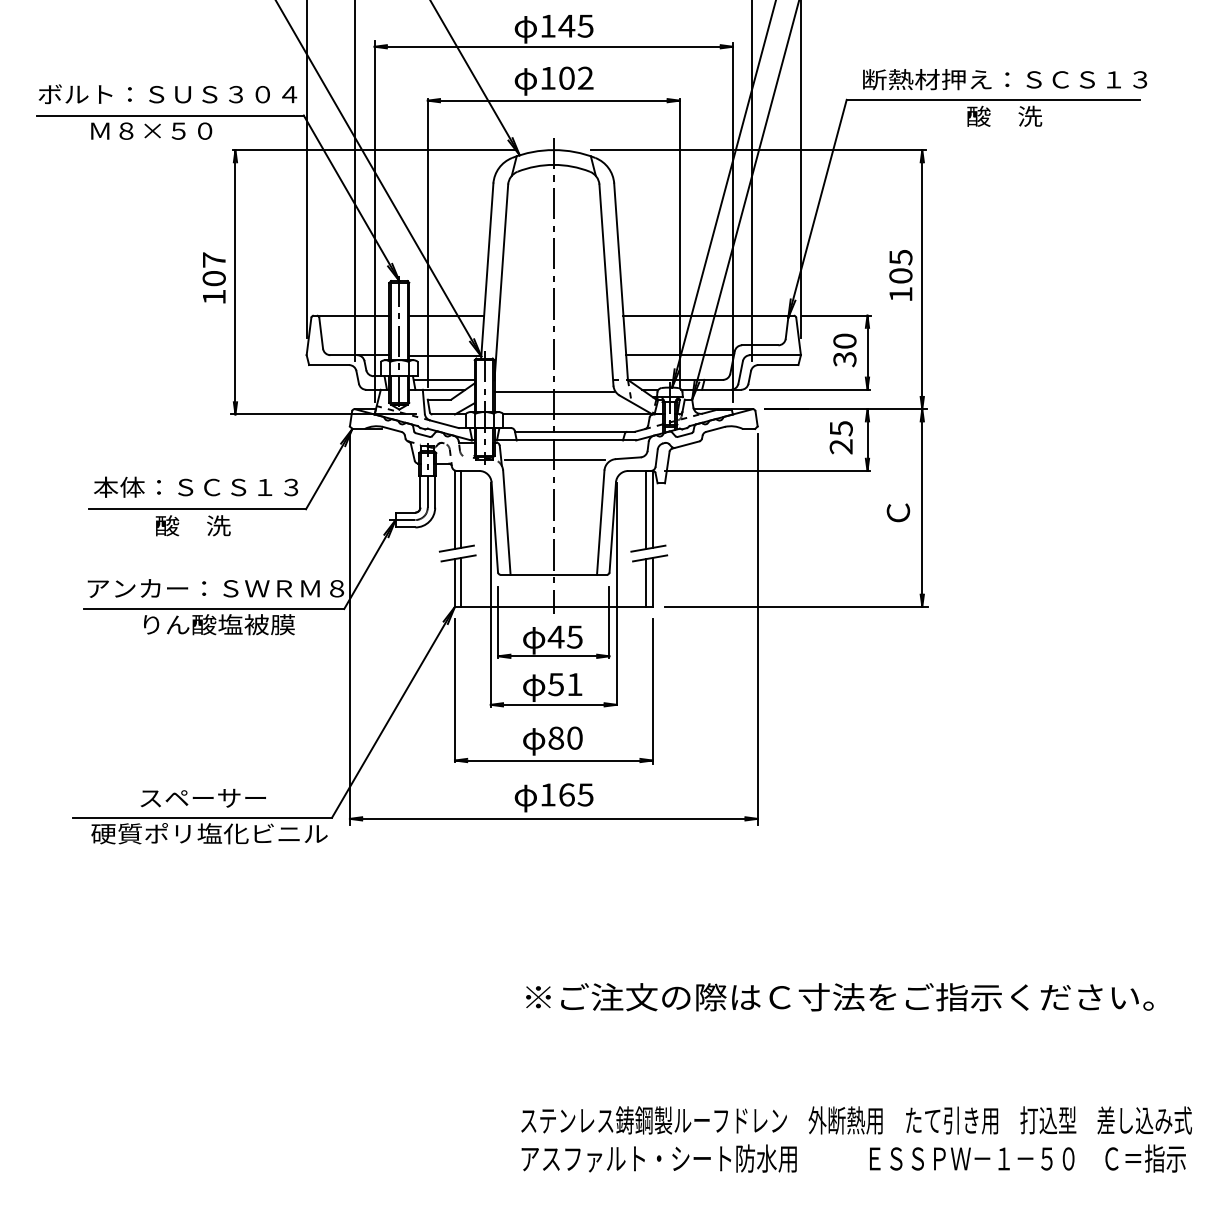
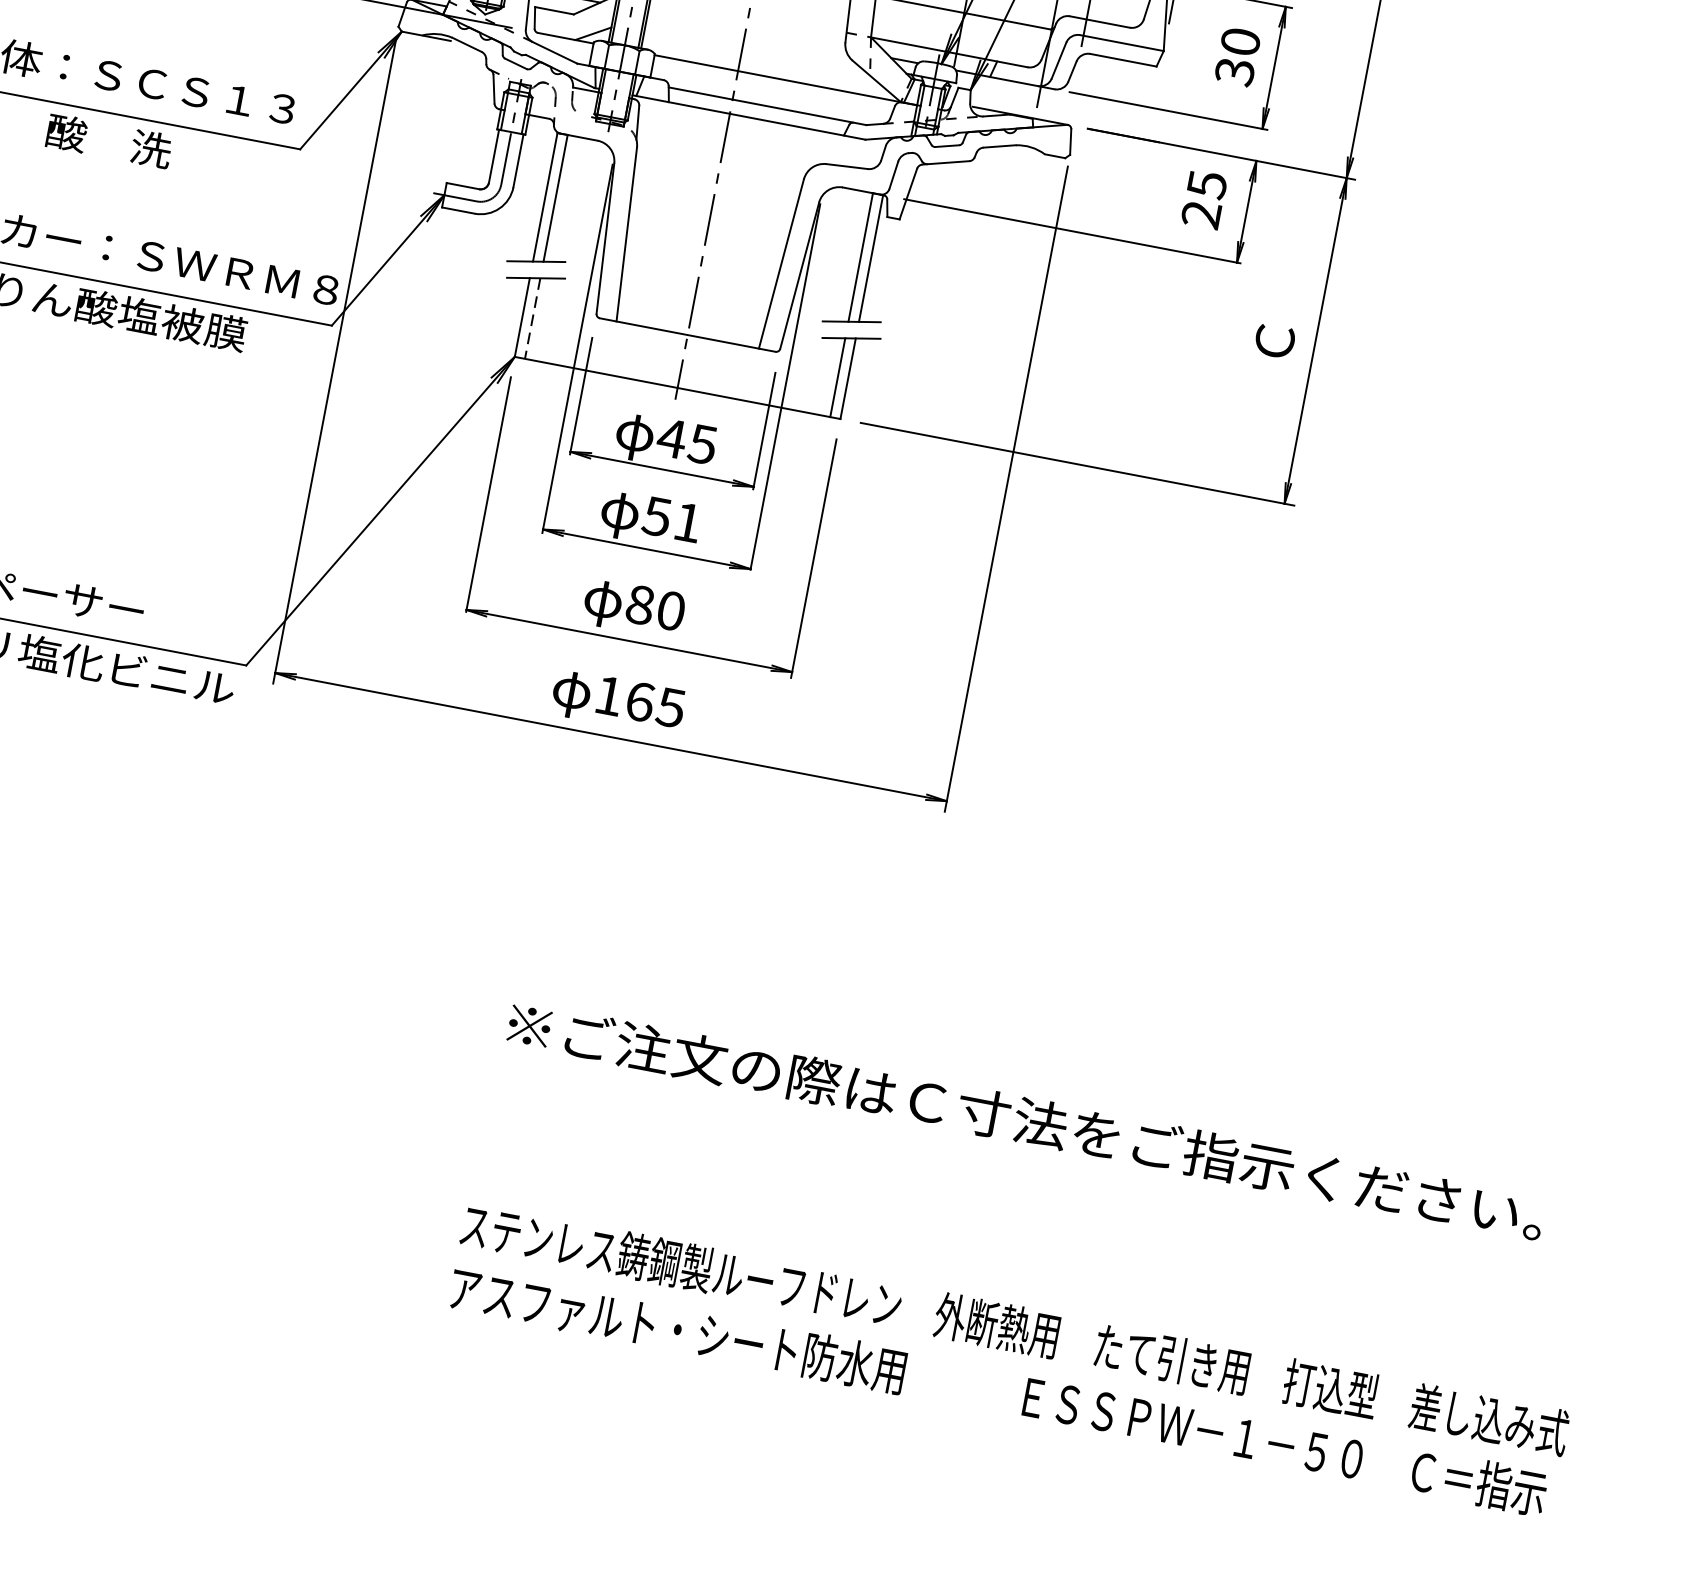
line: (553, 392) -> (744, 34), removed
line: (554, 459) -> (725, 145), removed
line: (461, 582) -> (533, 318), solid -> dashed

